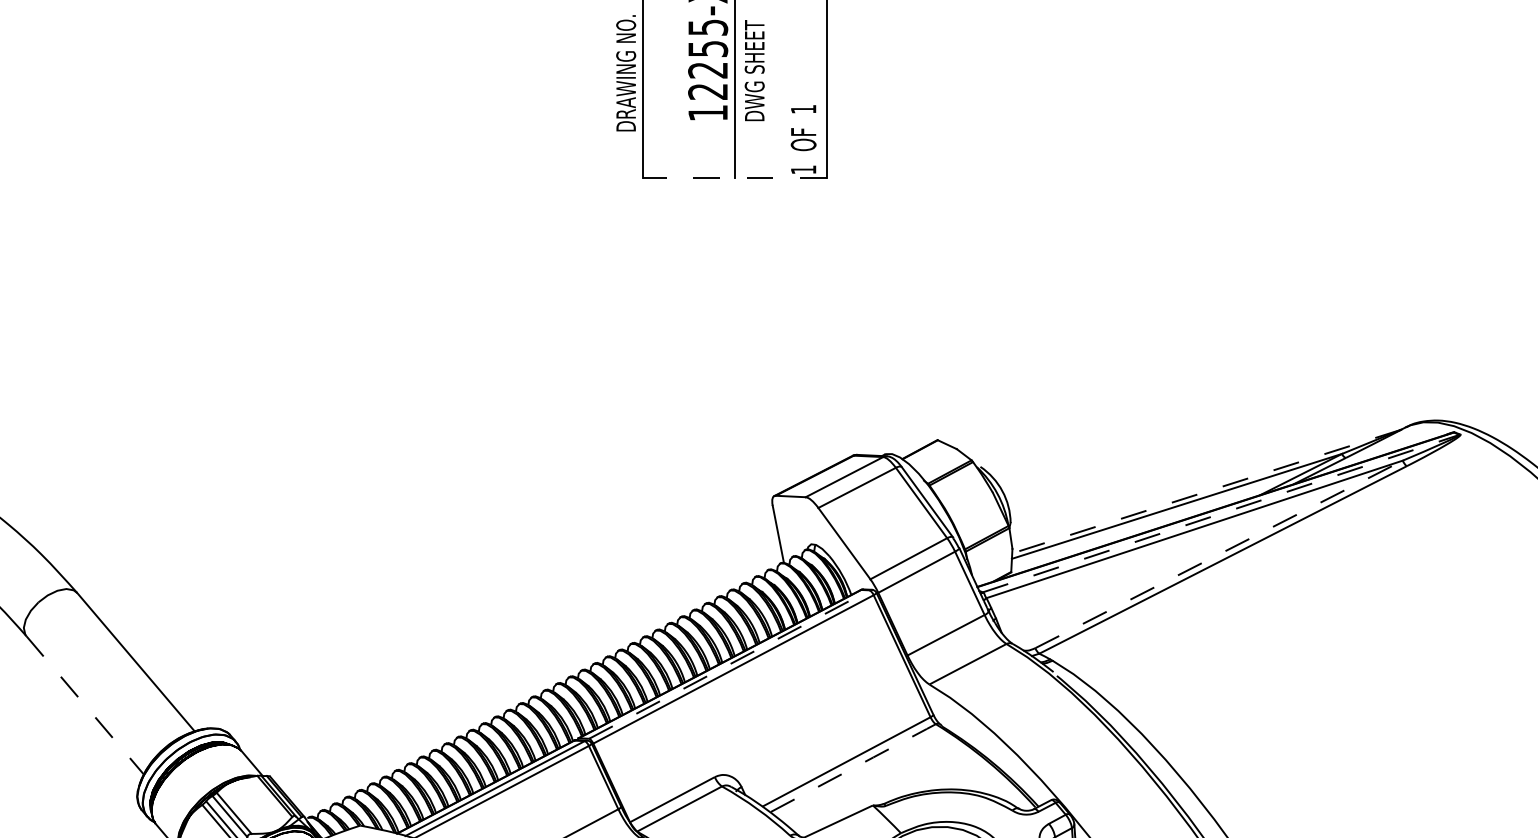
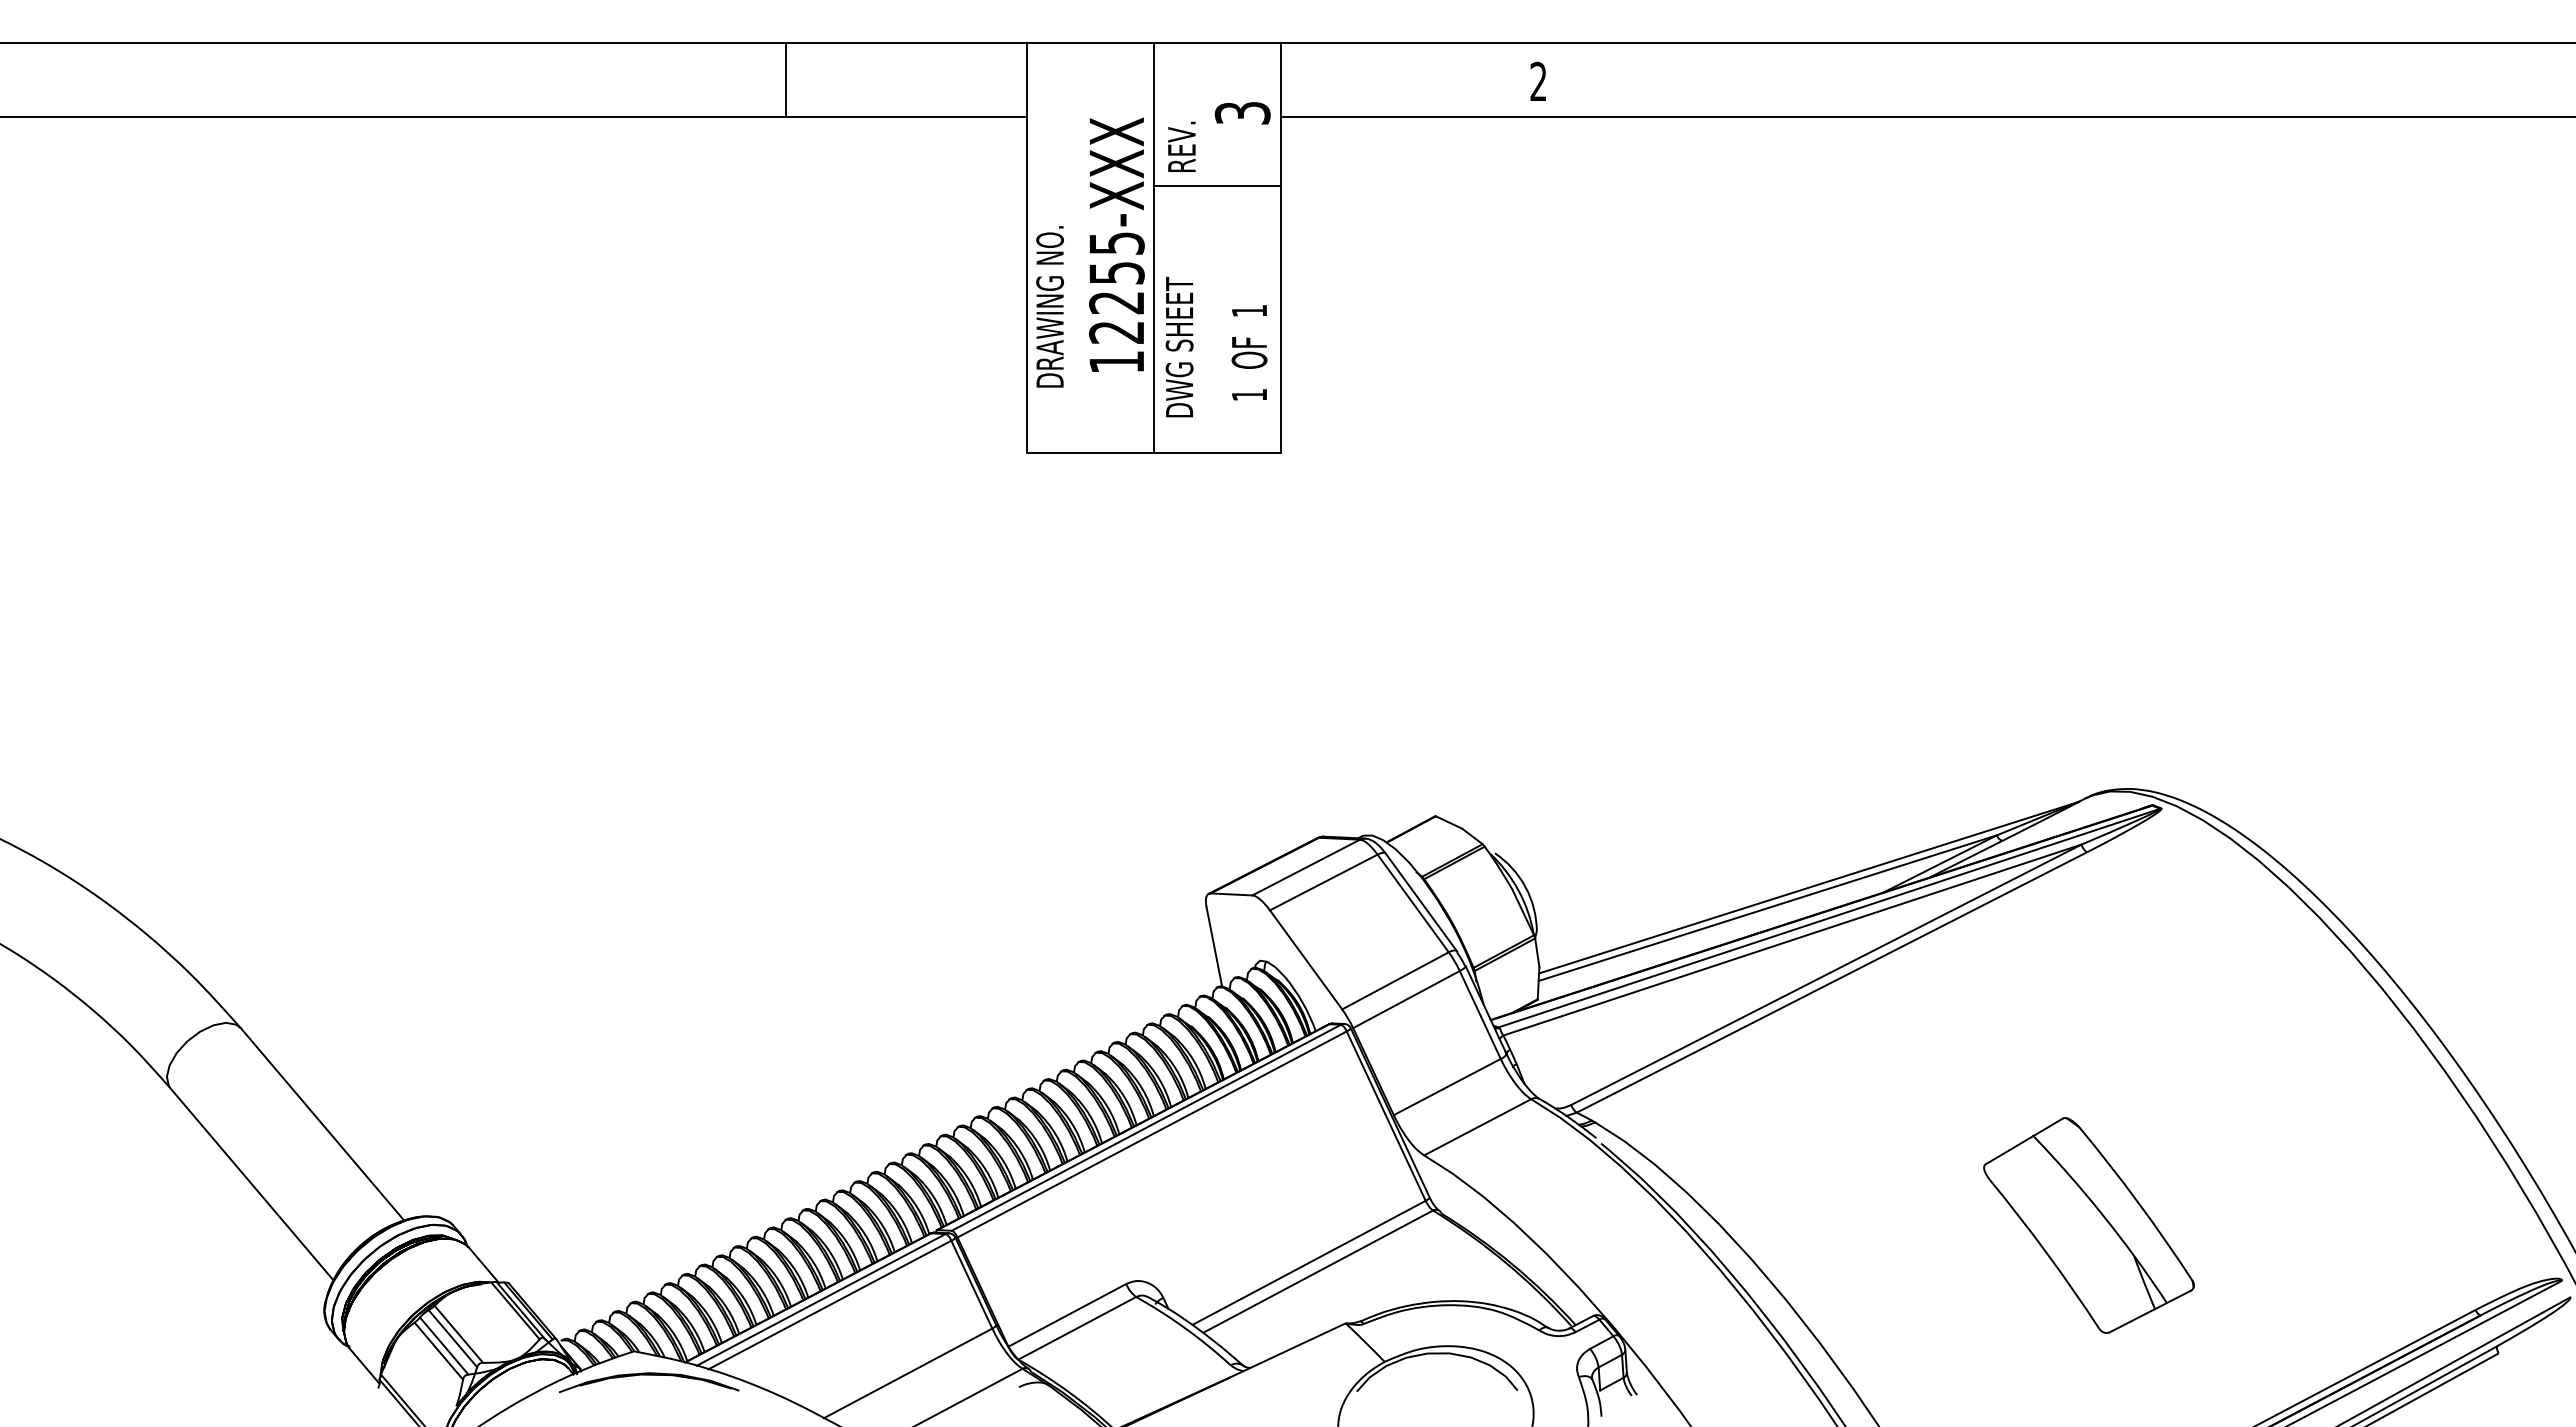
text: (754, 70) -> (1179, 347), moved
text: (626, 73) -> (1050, 306), moved
text: (803, 139) -> (1249, 352), moved
line: (734, 178) -> (1153, 452), dashed -> solid
line: (1206, 491) -> (1808, 887), dashed -> solid
line: (1221, 513) -> (1829, 918), dashed -> solid
line: (1219, 554) -> (1826, 974), dashed -> solid
line: (729, 664) -> (1146, 1127), dashed -> solid
line: (84, 705) -> (251, 1184), dashed -> solid
part: (1407, 734) -> (2088, 1225), added
line: (854, 768) -> (1319, 1271), dashed -> solid

